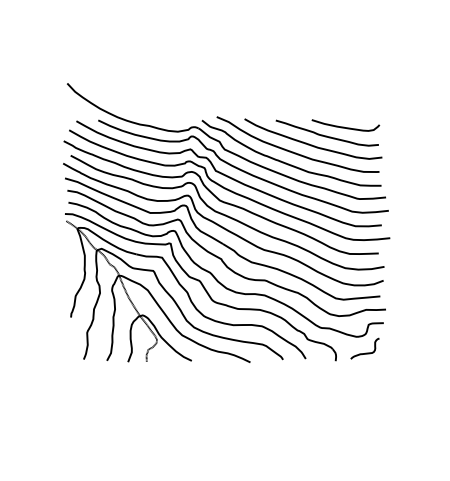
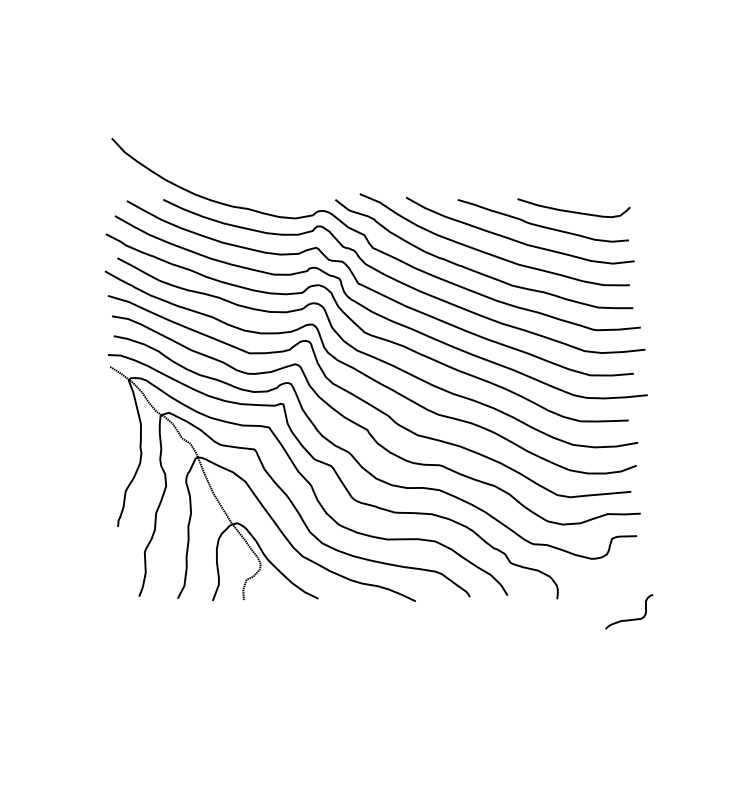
curve: (365, 352) -> (629, 618), moved

